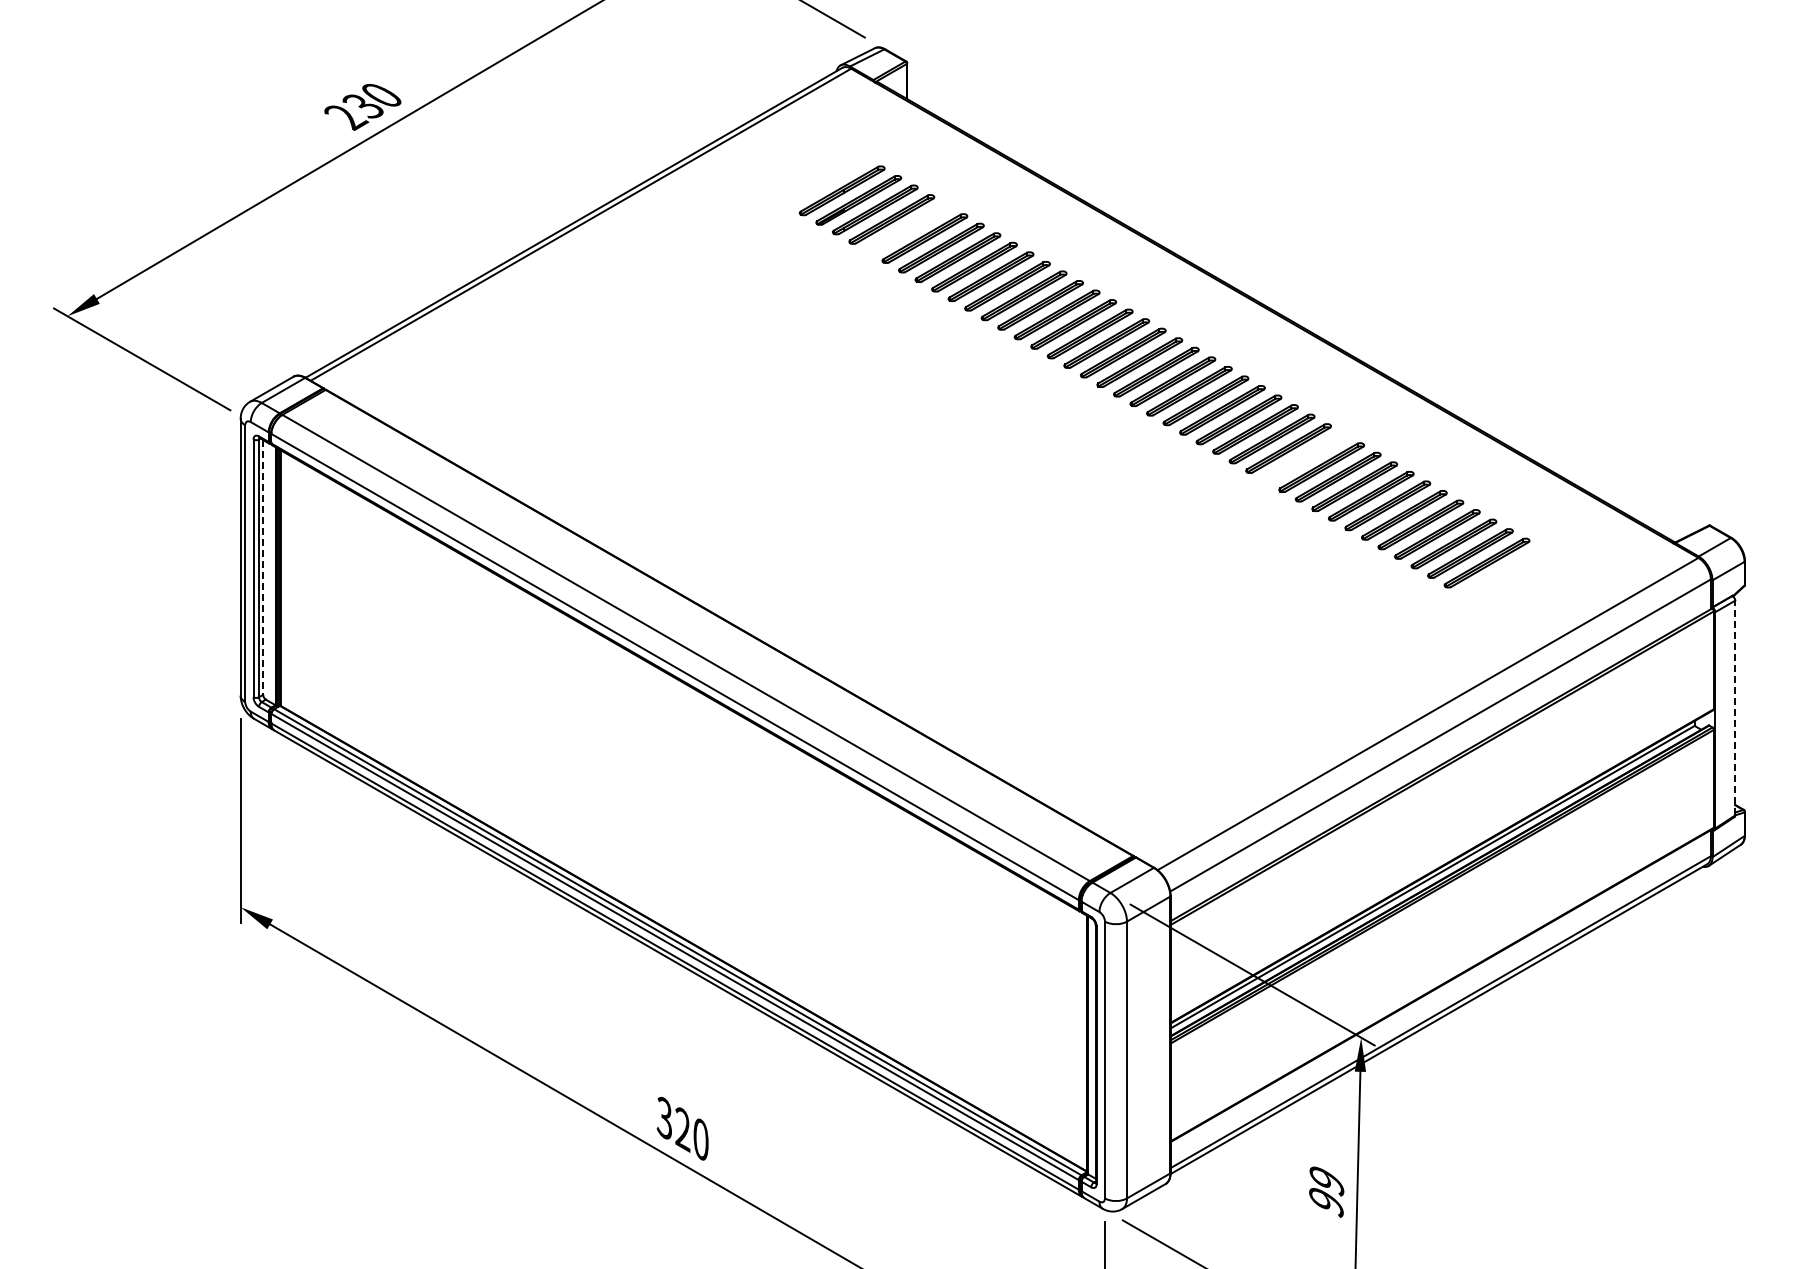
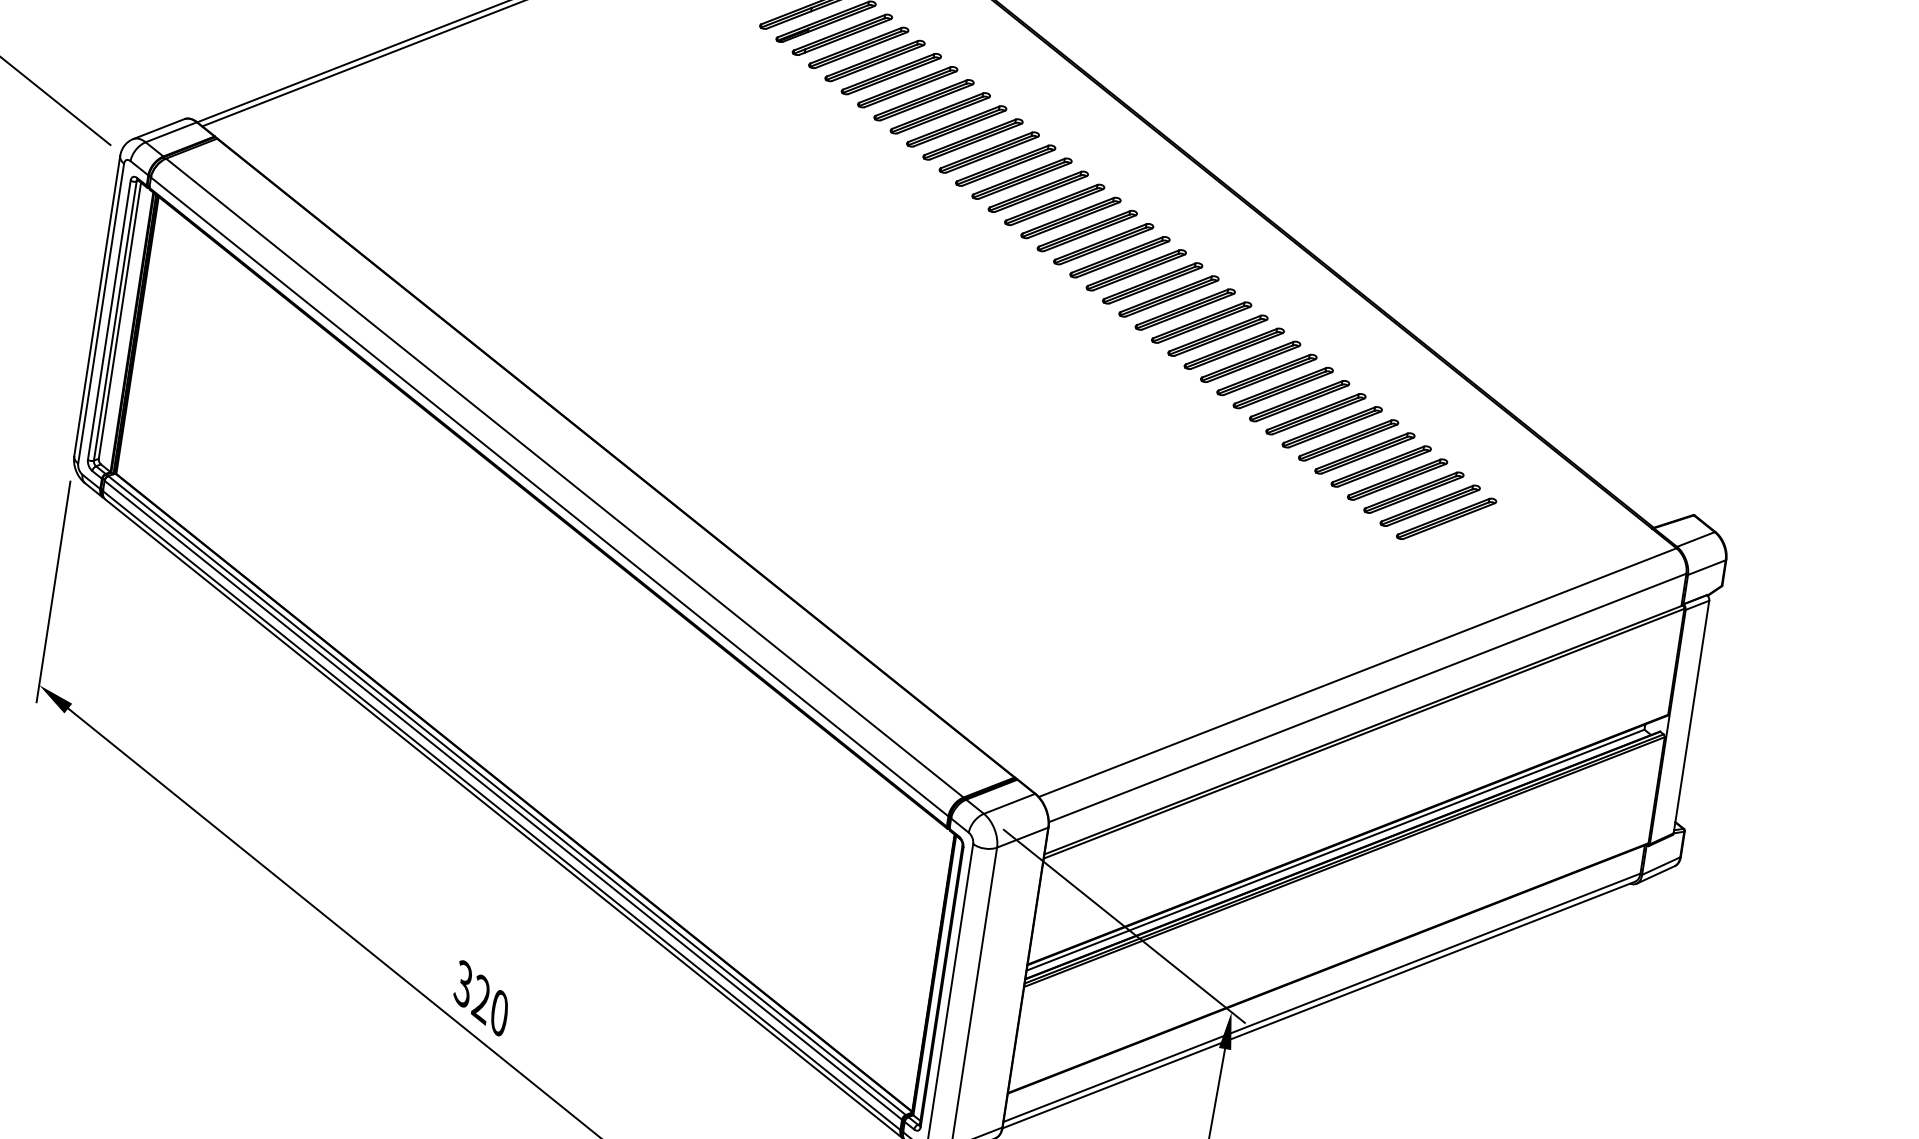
part: (908, 228) -> (875, 60), added
part: (1304, 457) -> (1266, 374), added
line: (263, 568) -> (120, 321), dashed -> solid
line: (1735, 707) -> (1691, 716), dashed -> solid

